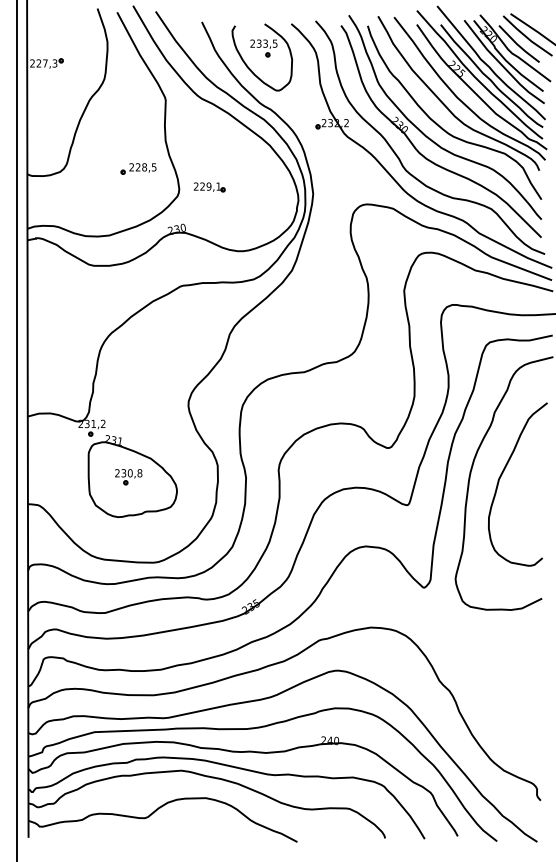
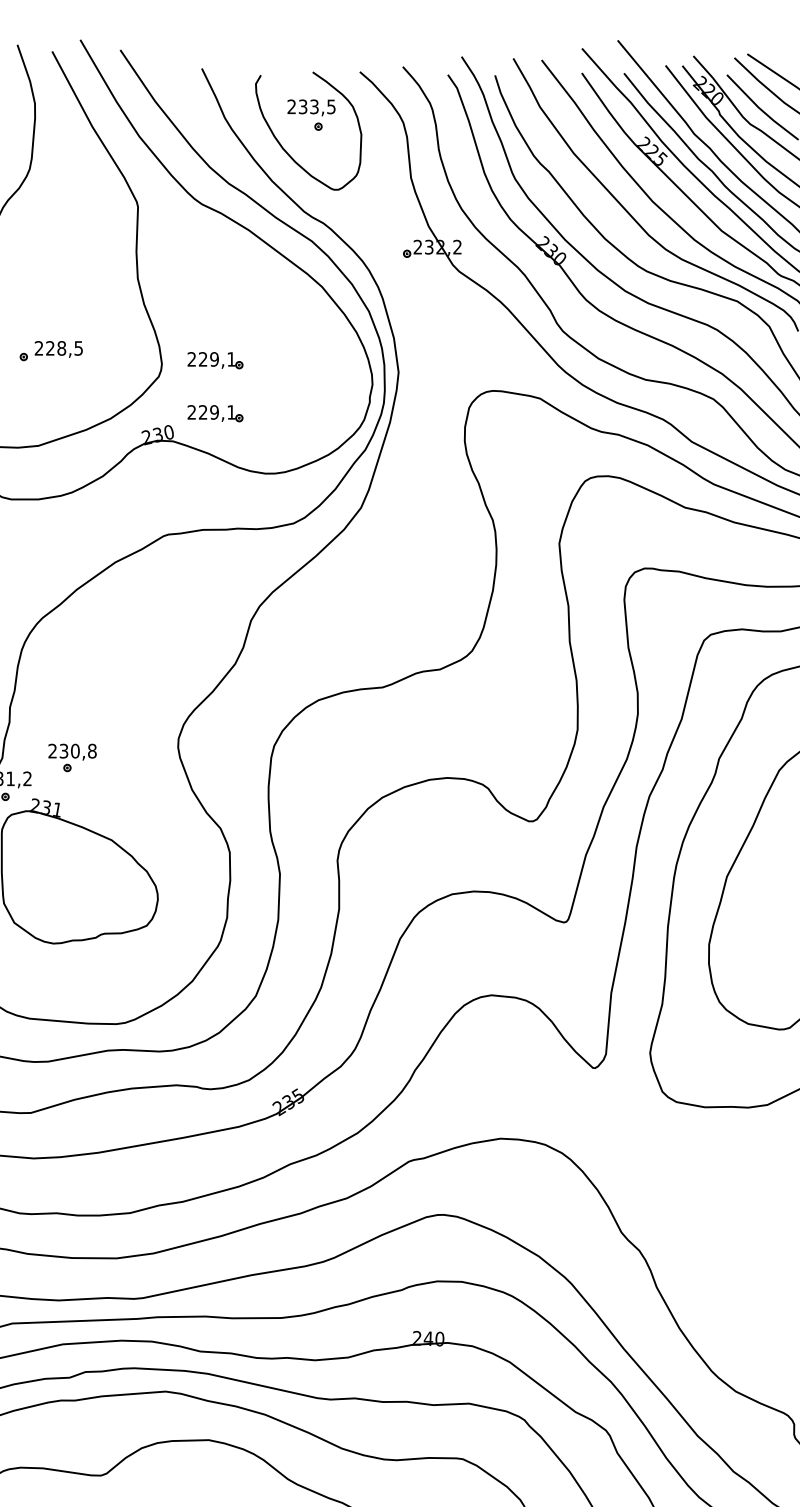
part: (138, 168) -> (50, 350), moved
part: (209, 217) -> (215, 414), added
part: (128, 477) -> (72, 758), moved

